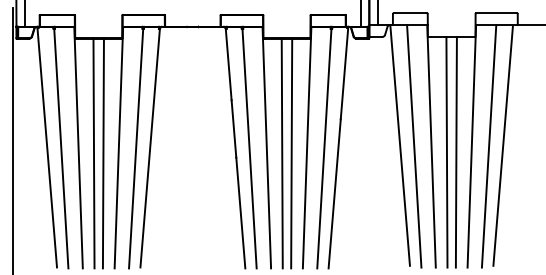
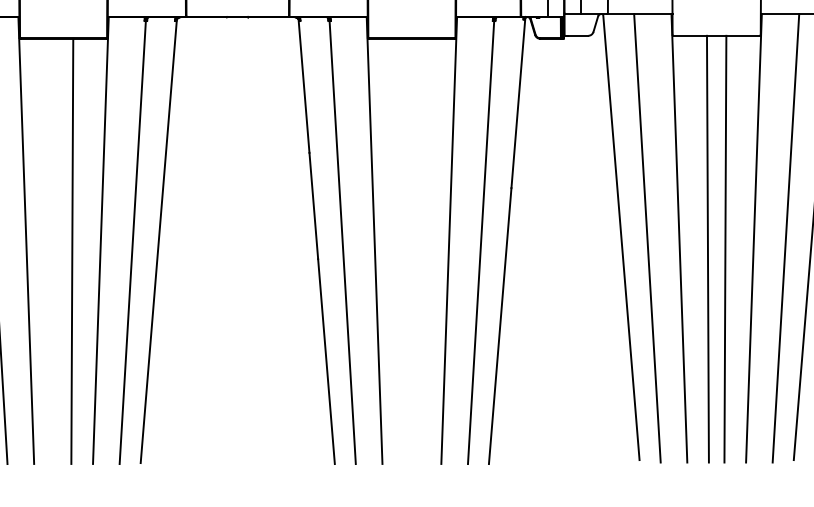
line: (93, 153) -> (53, 251), removed
line: (281, 153) -> (401, 251), removed
line: (291, 153) -> (420, 251), removed

